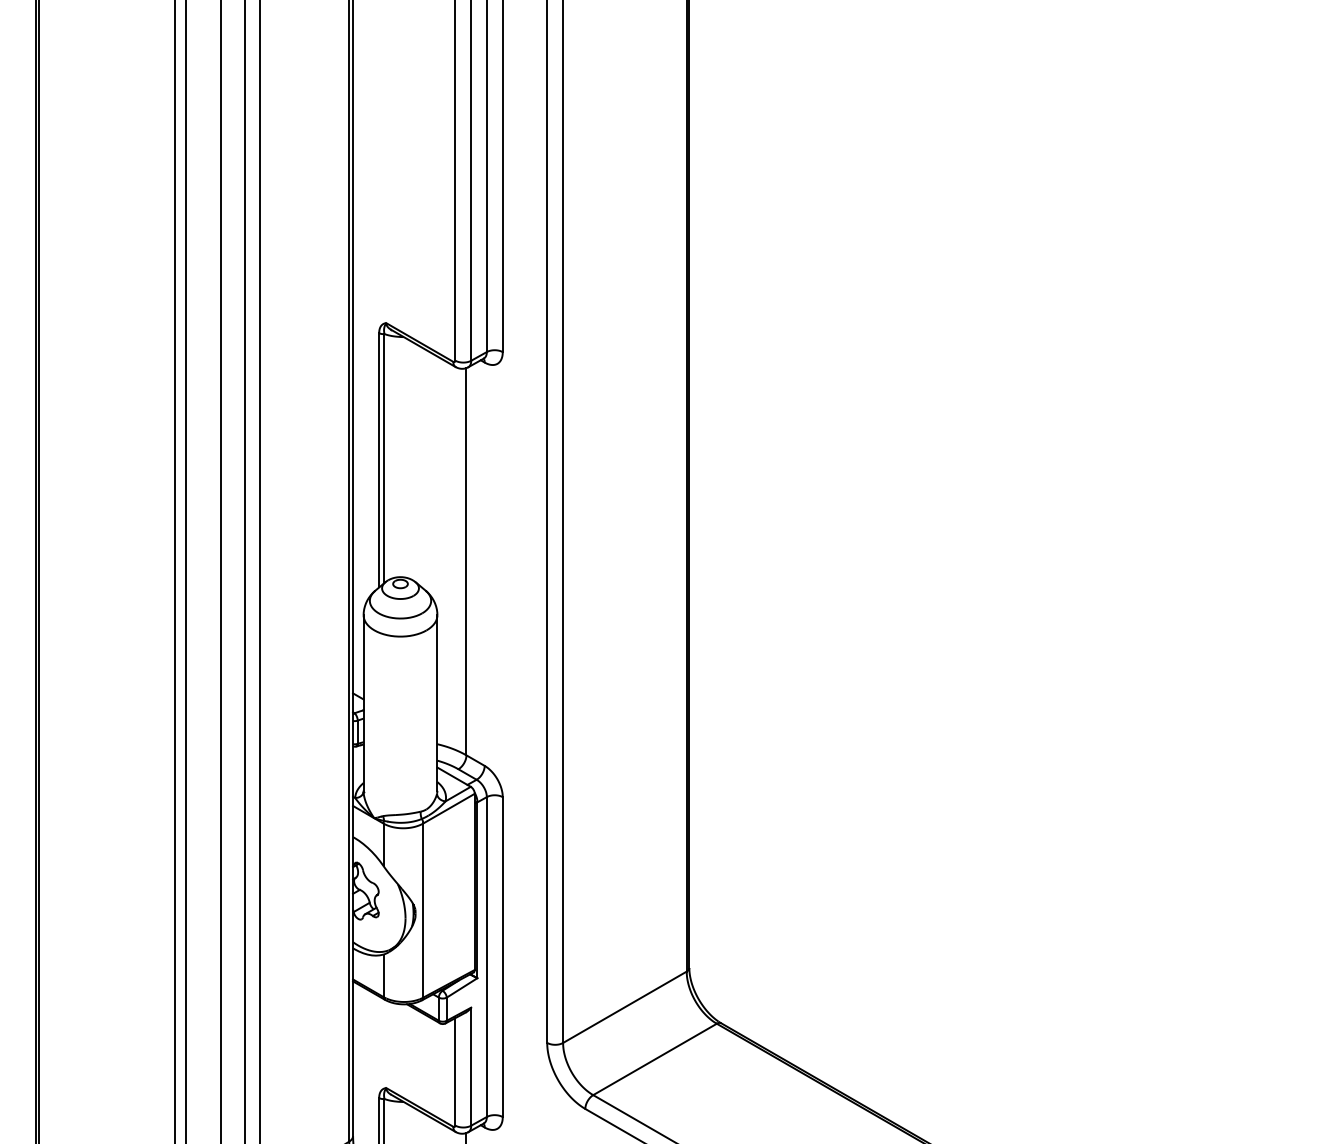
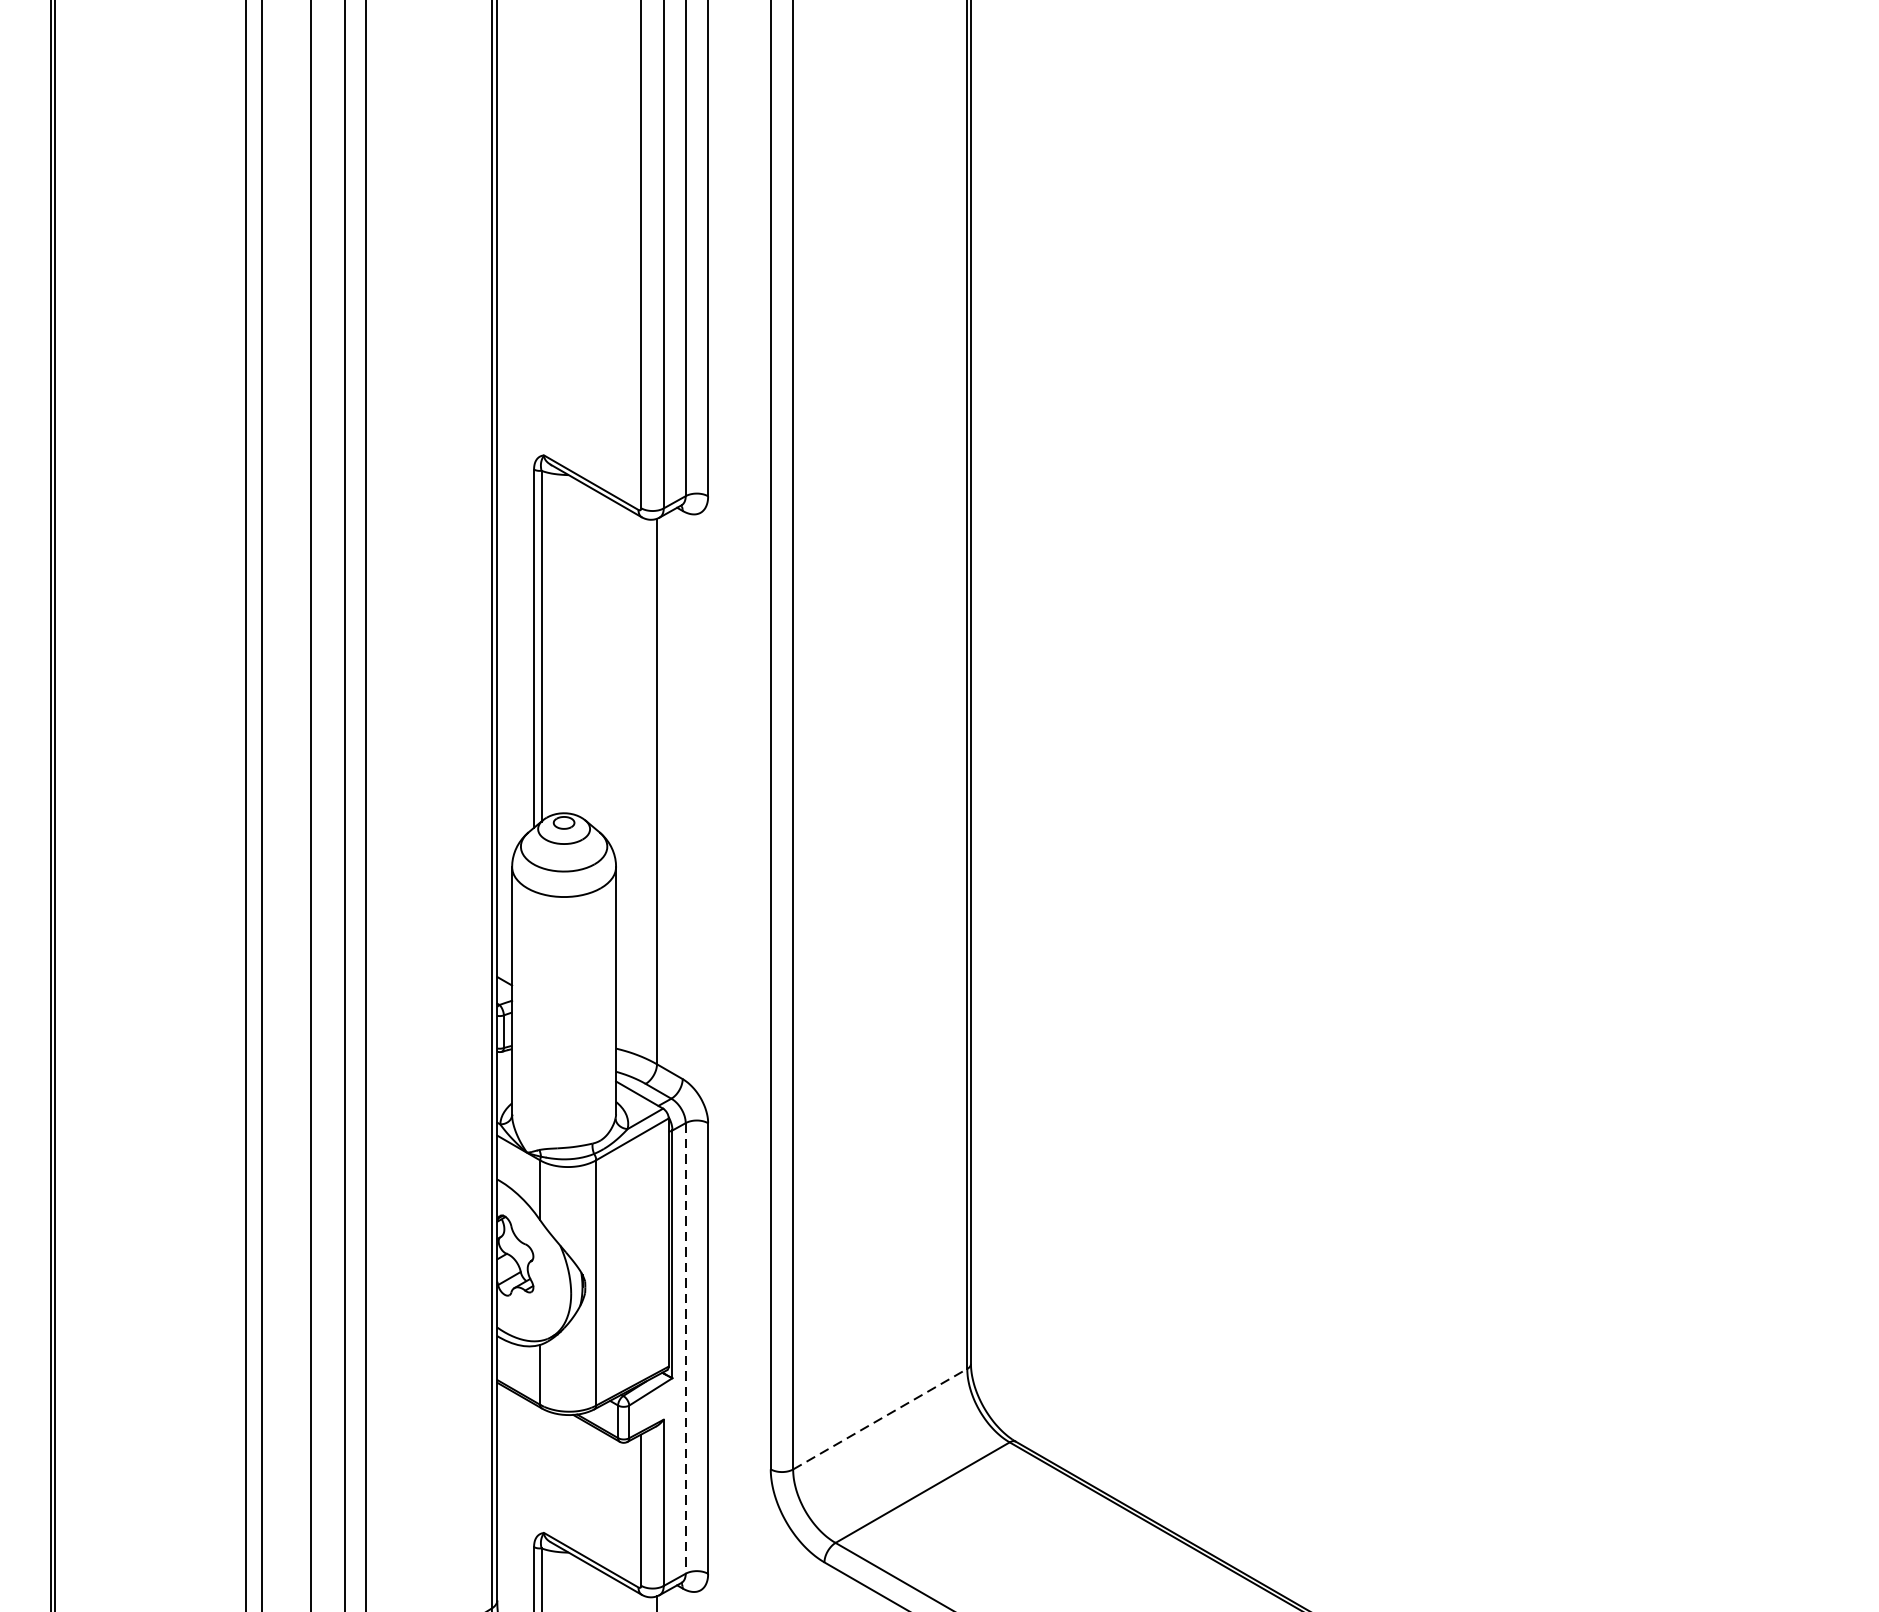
line: (486, 957) -> (685, 1349), solid -> dashed
line: (625, 1007) -> (881, 1419), solid -> dashed

